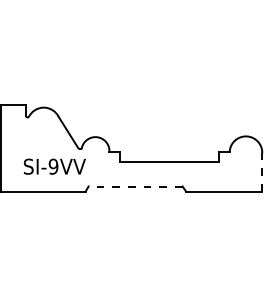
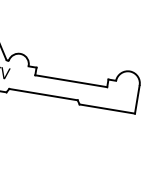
line: (262, 172) -> (137, 99), dashed -> solid
line: (135, 186) -> (43, 94), dashed -> solid

